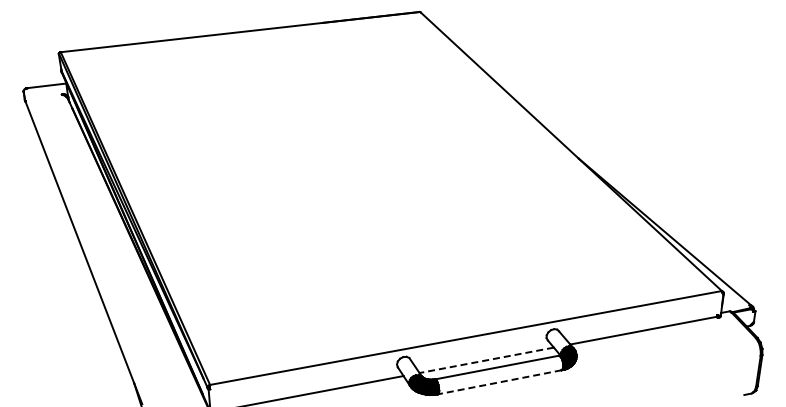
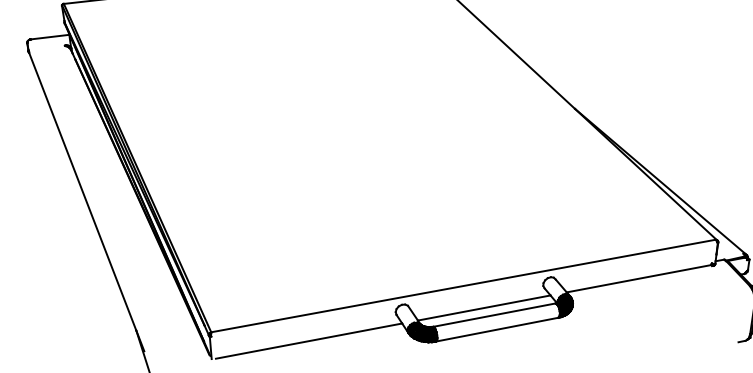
line: (486, 360) -> (484, 308), dashed -> solid
line: (499, 382) -> (496, 329), dashed -> solid

